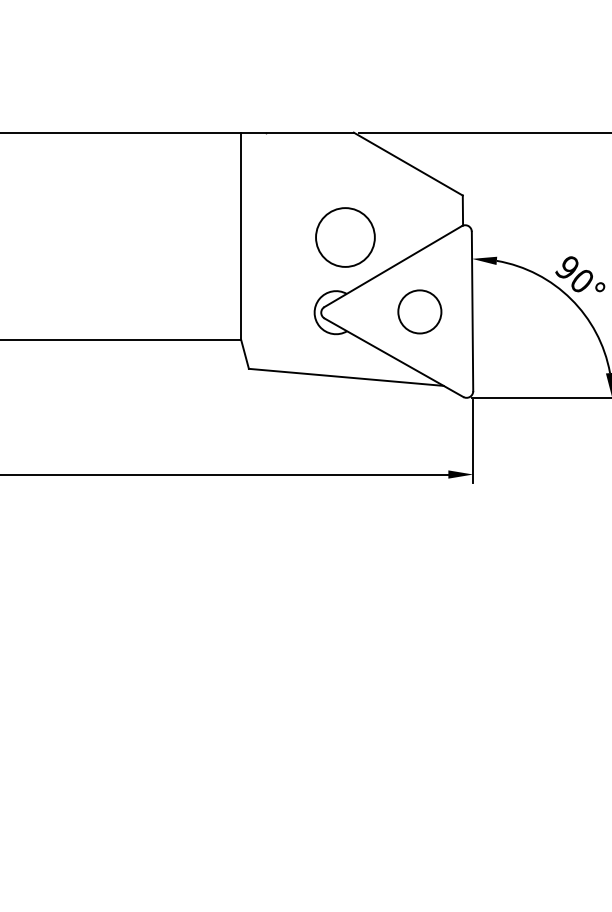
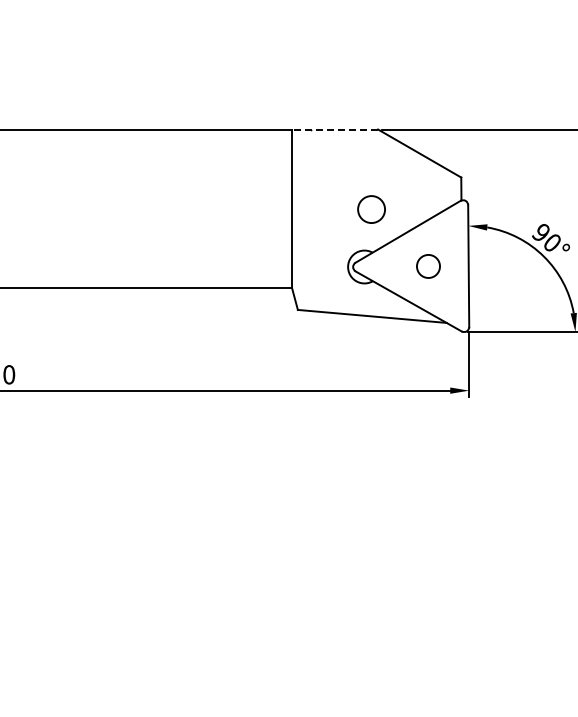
line: (296, 132) -> (334, 129), solid -> dashed
circle: (345, 237) -> (371, 209), size x0.6
circle: (419, 311) -> (428, 266), size x0.7

